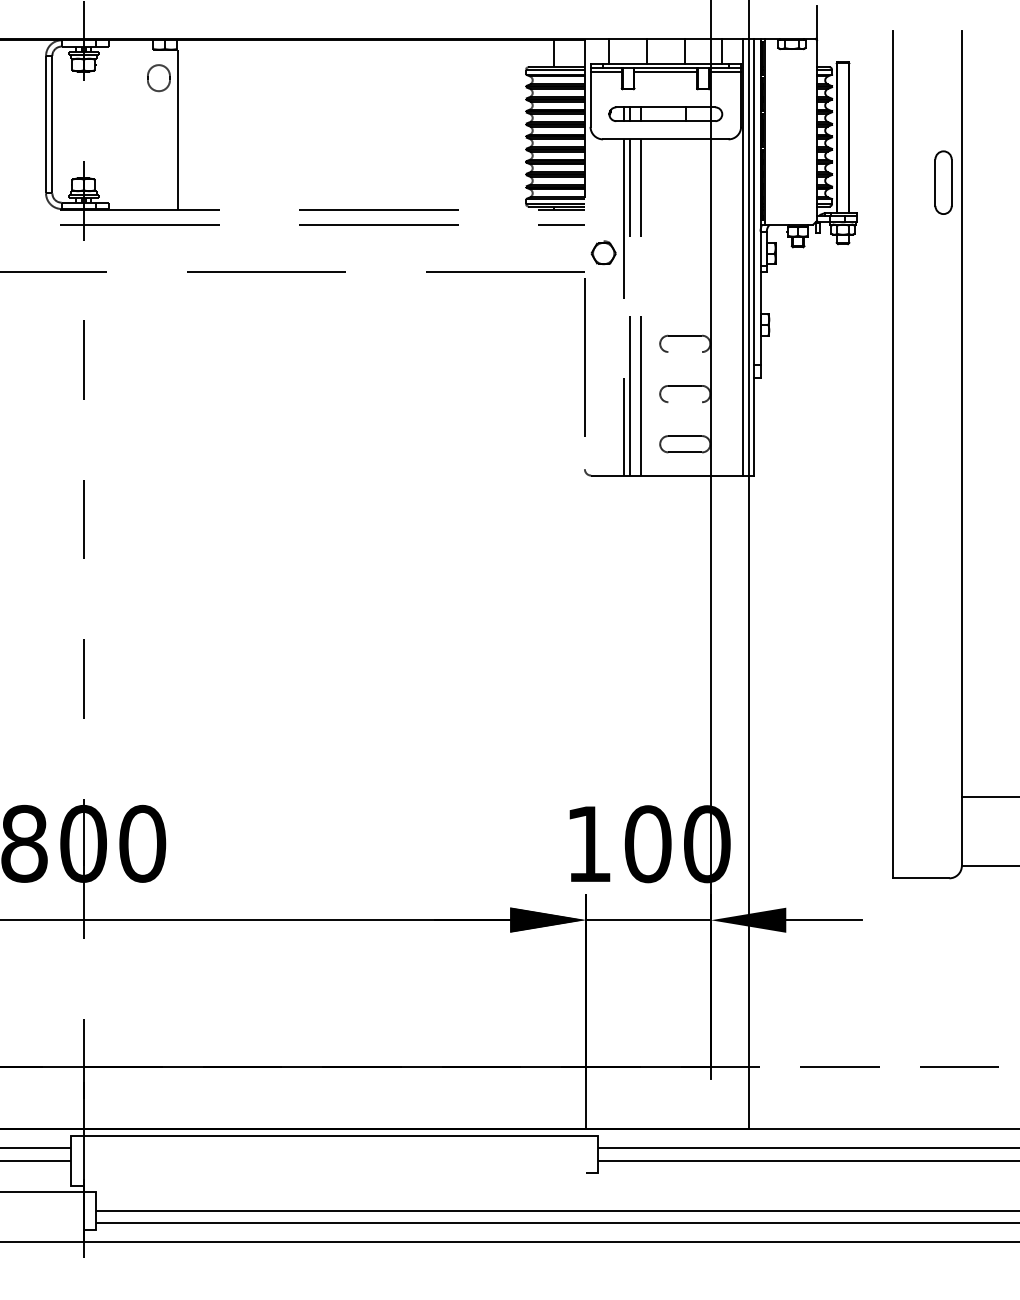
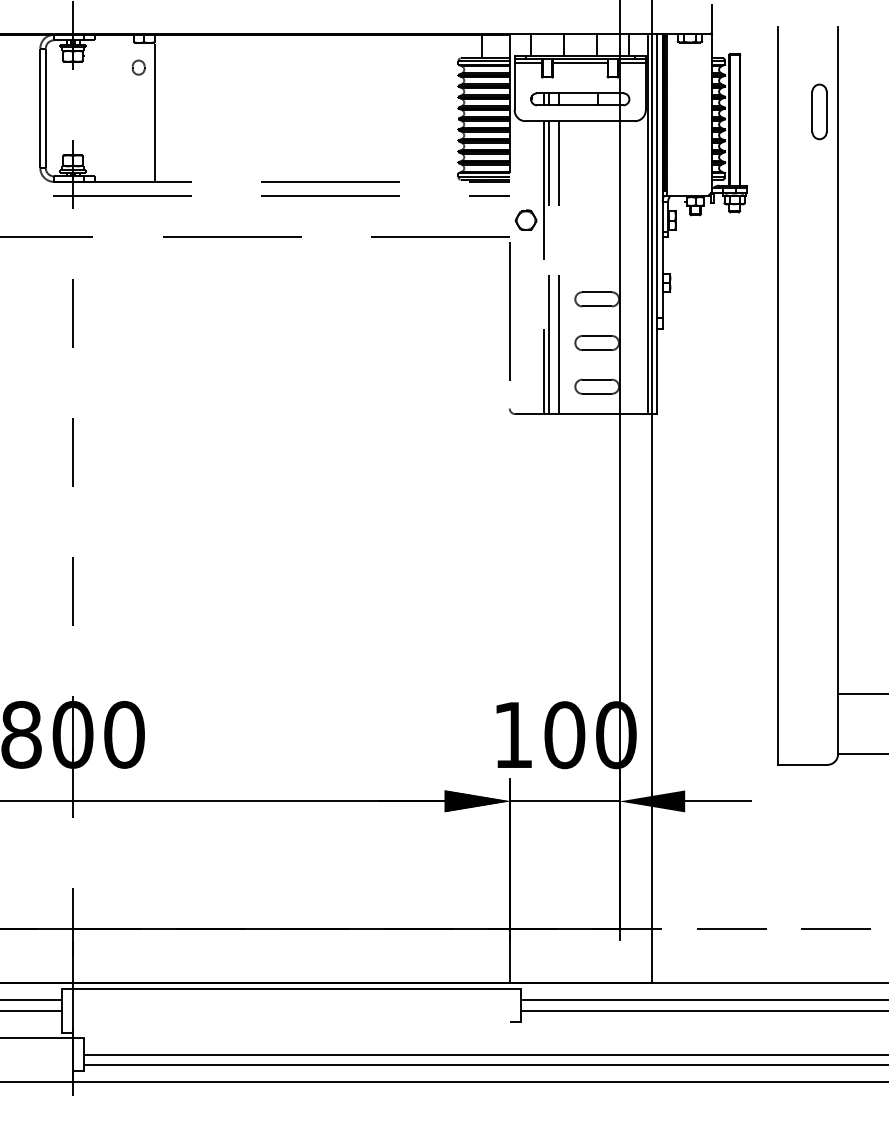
part: (158, 77) -> (138, 67), size x0.62
part: (943, 182) -> (819, 111), moved
line: (685, 352) -> (597, 306), added
line: (685, 402) -> (597, 350), added

